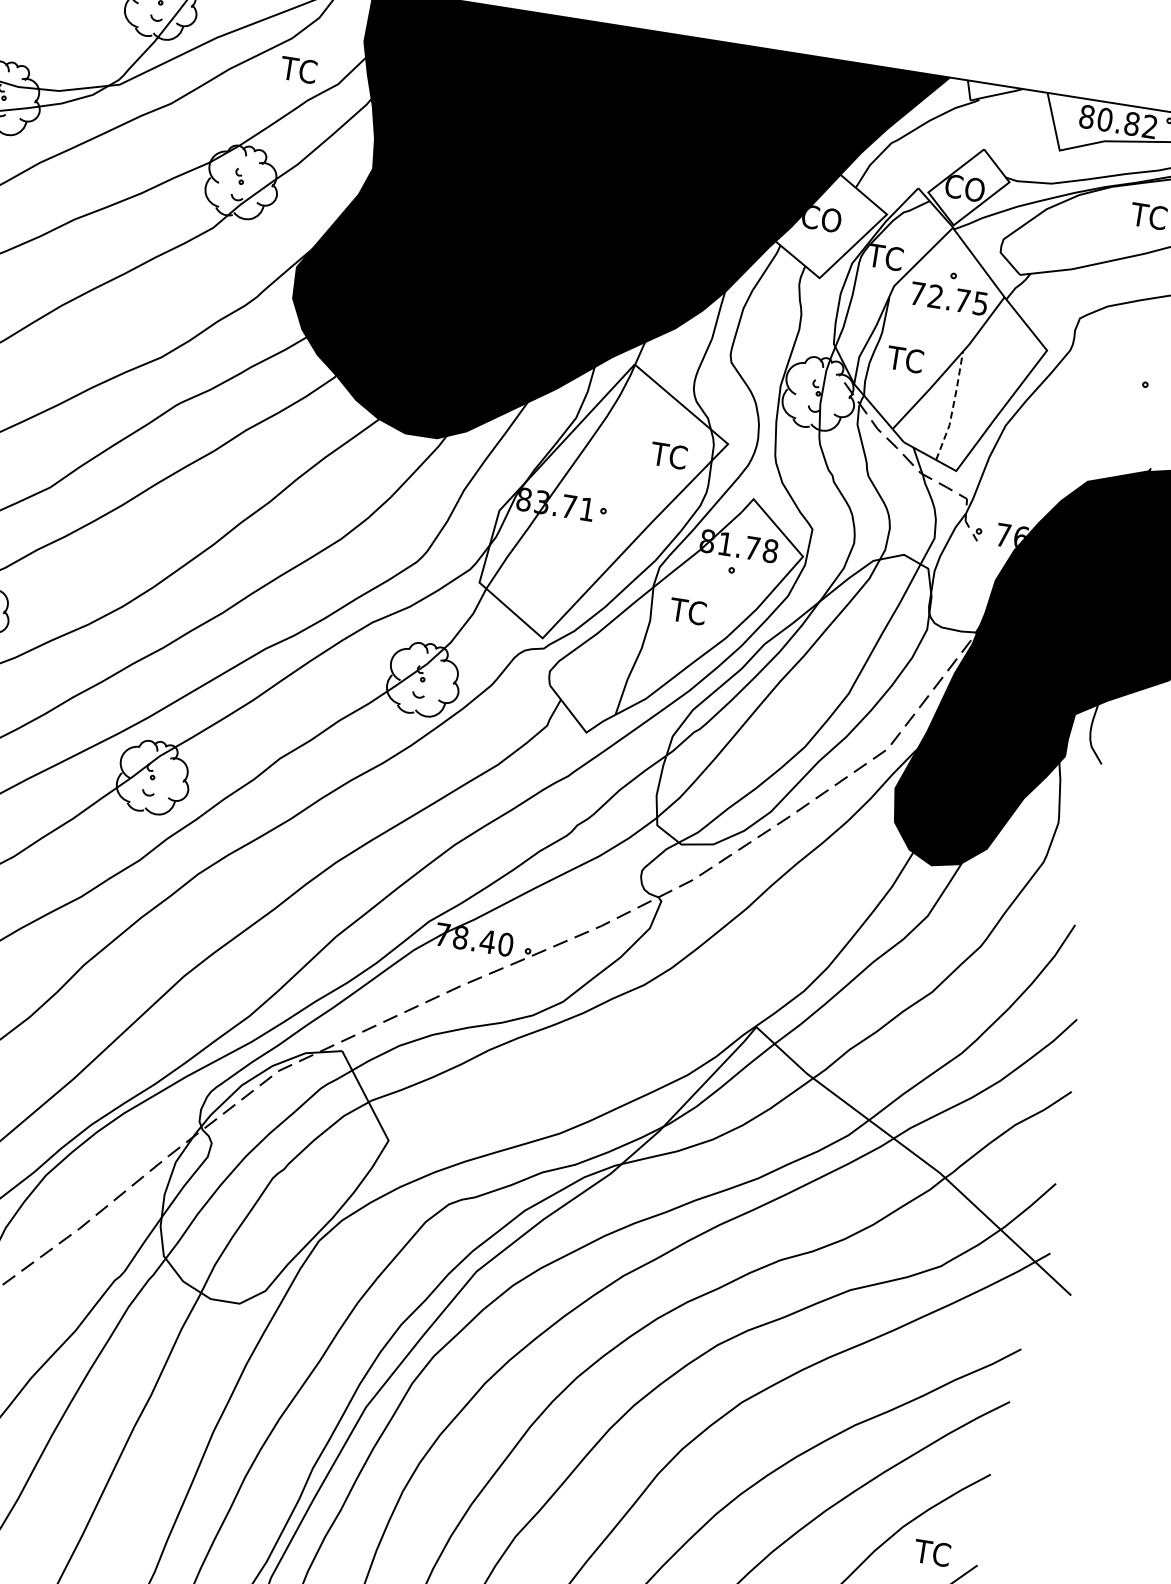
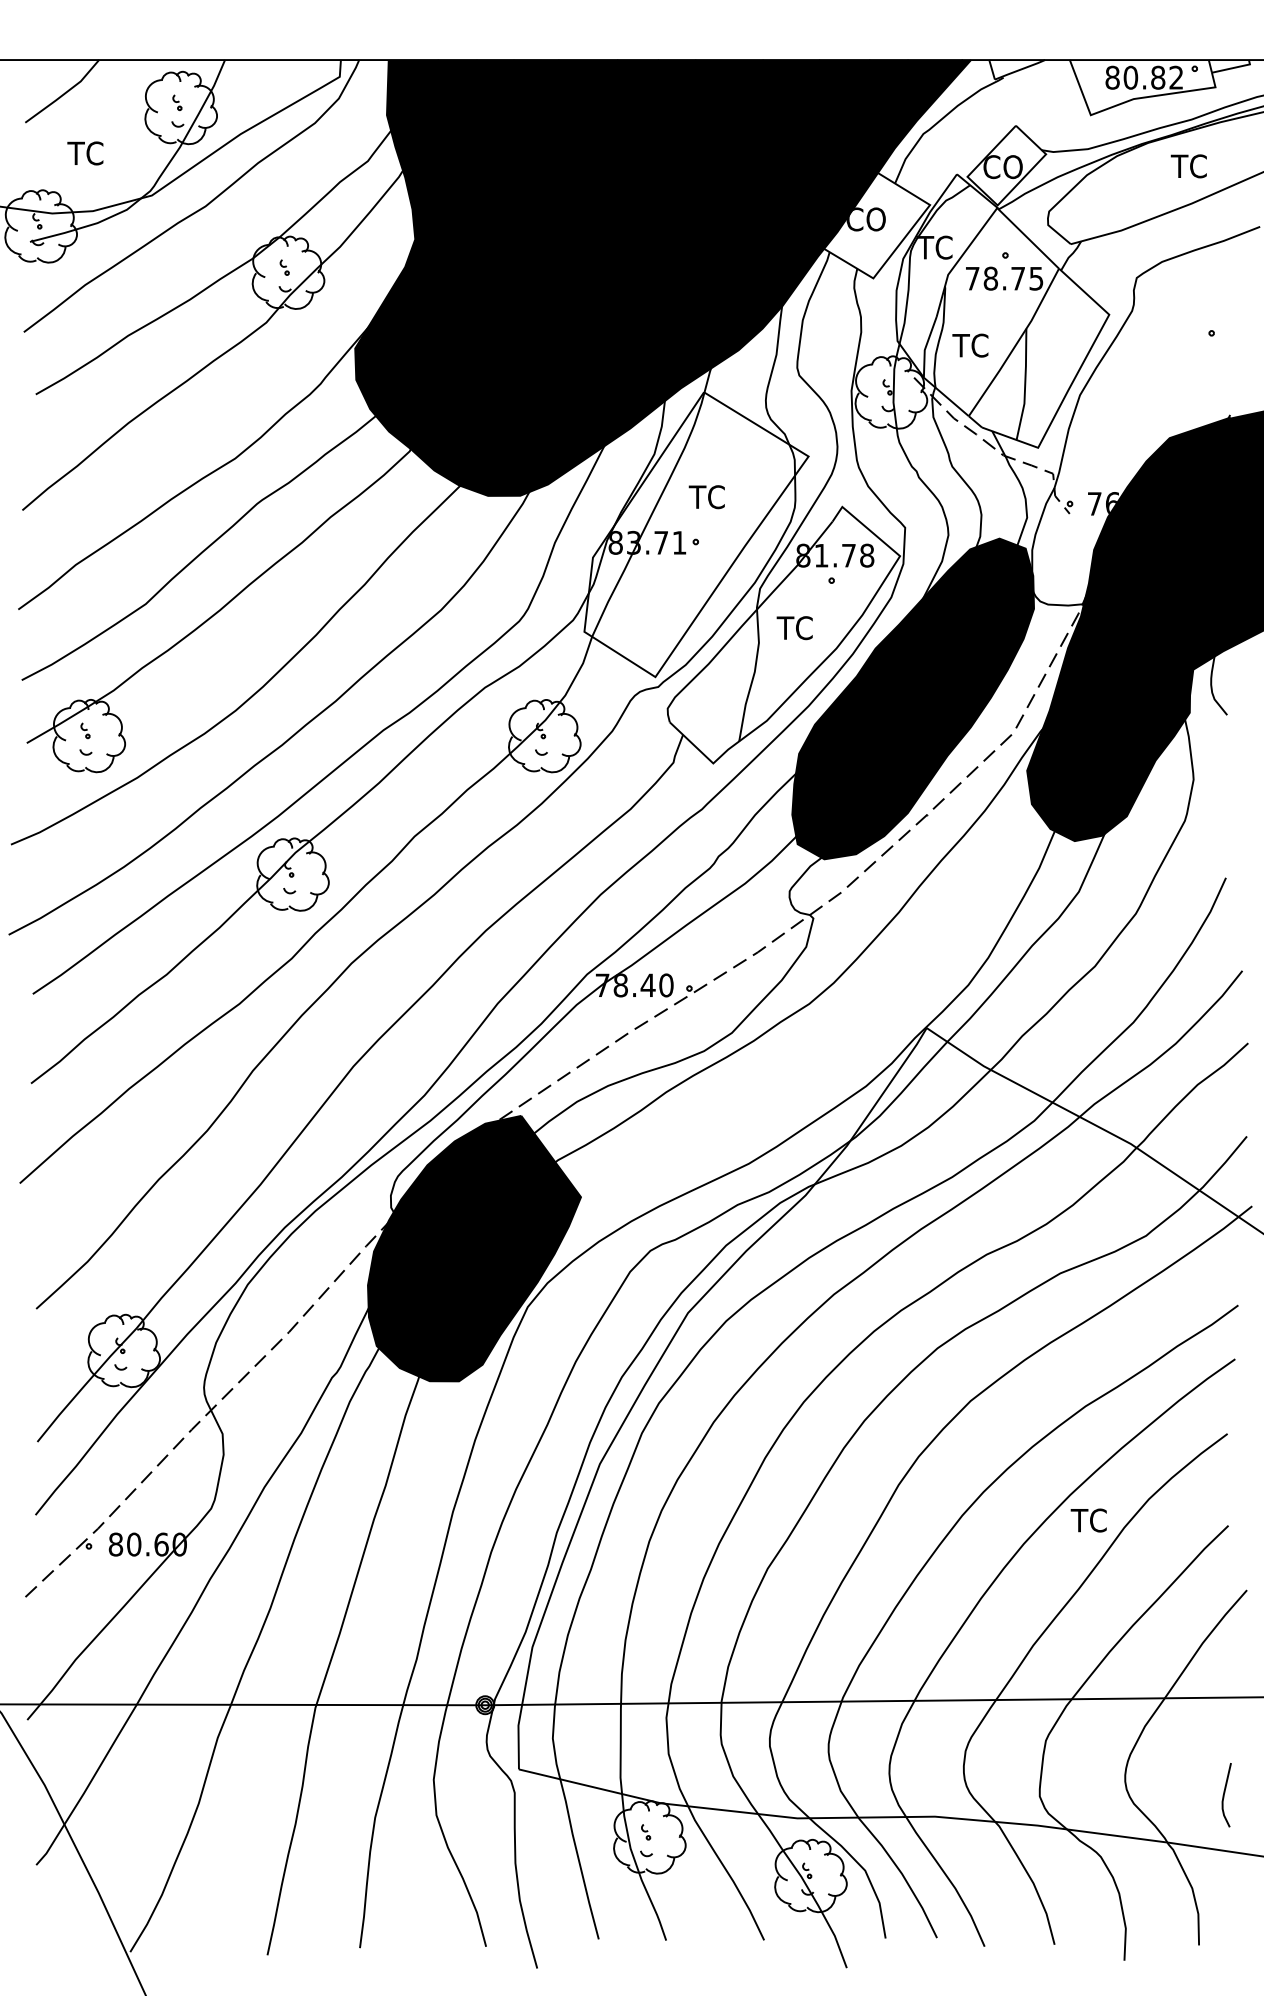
text: (298, 70) -> (85, 153), moved
text: (935, 296) -> (990, 278), 72.75 -> 78.75
line: (953, 407) -> (1025, 385), dashed -> solid
text: (668, 456) -> (706, 497), moved
fill: (794, 699) -> (913, 698), added
fill: (275, 1174) -> (474, 1248), added
text: (931, 1552) -> (1088, 1520), moved

